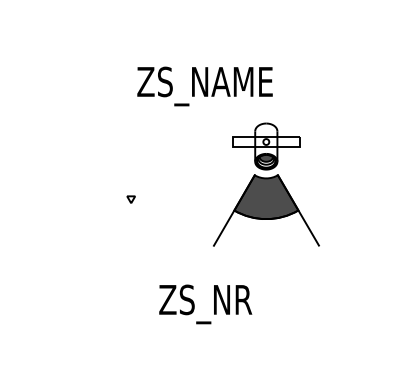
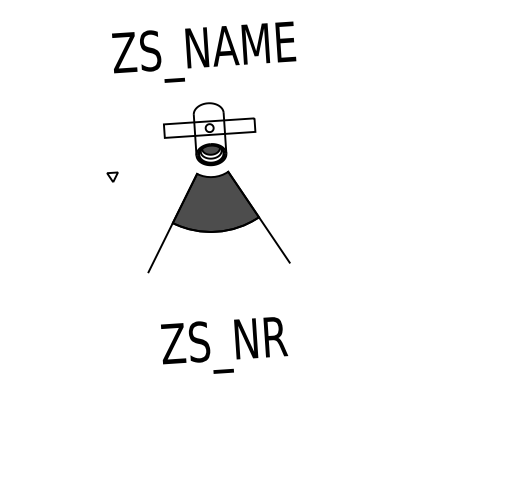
part: (266, 184) -> (213, 185), moved
part: (130, 199) -> (111, 177), moved

